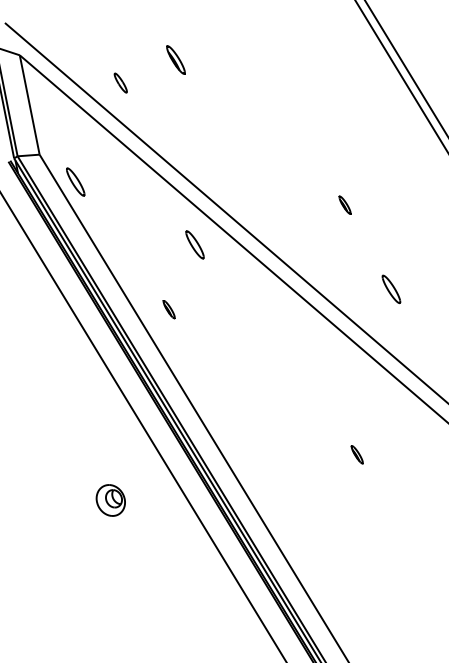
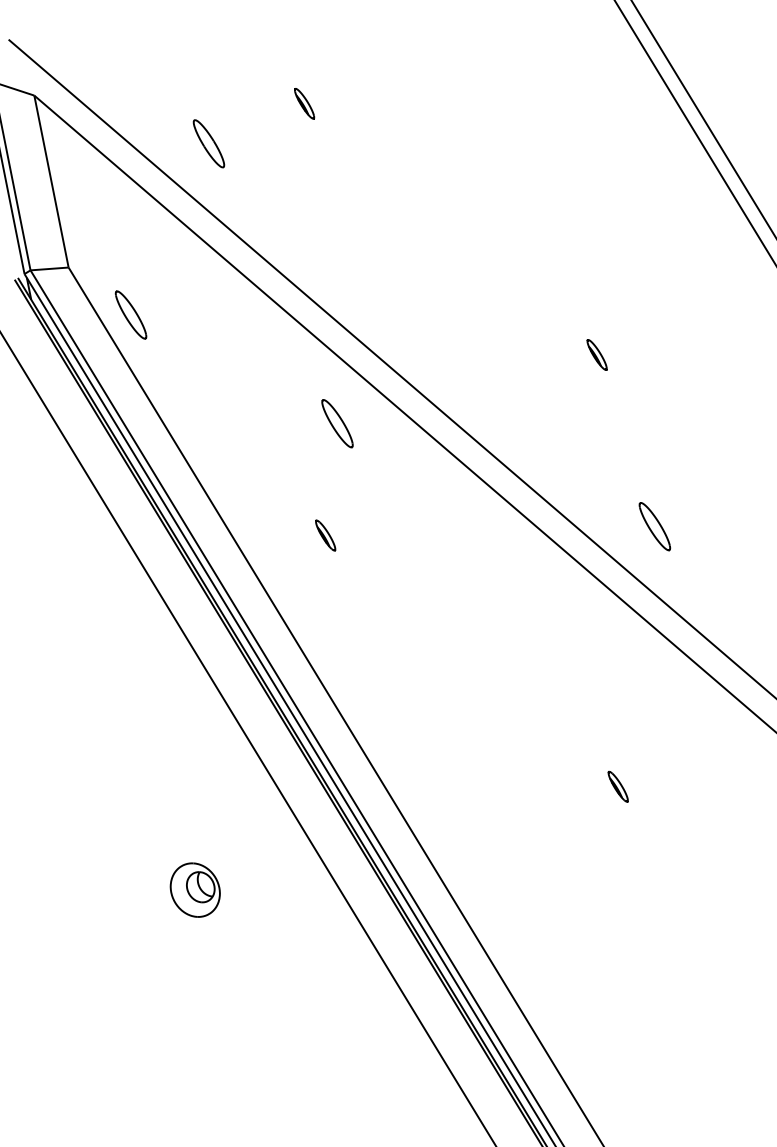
part: (175, 59) -> (303, 102), size x0.62
part: (120, 82) -> (208, 142), size x1.43
part: (391, 289) -> (654, 526), moved
part: (168, 309) -> (324, 535), moved
part: (110, 500) -> (194, 890), moved

